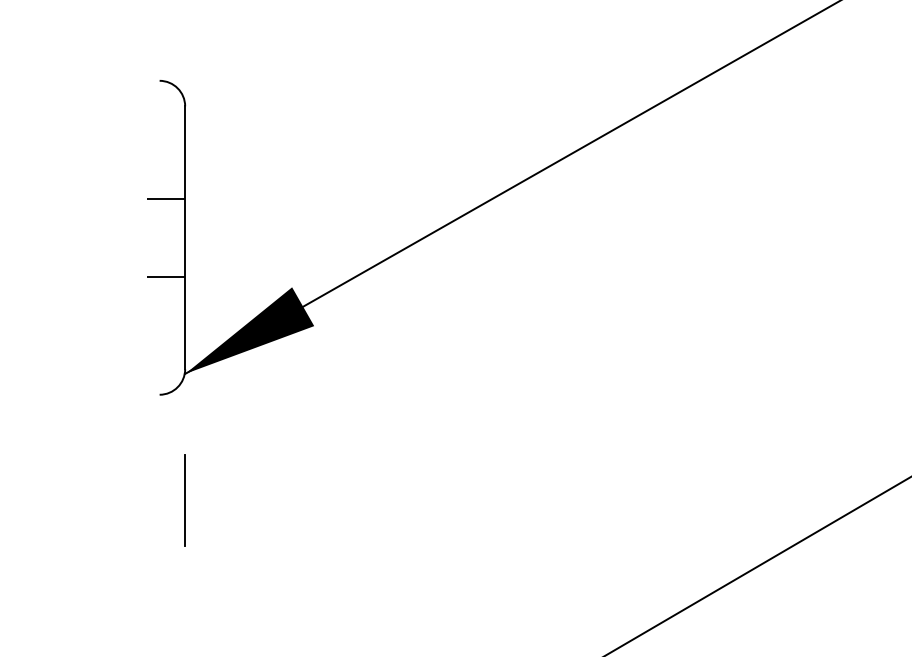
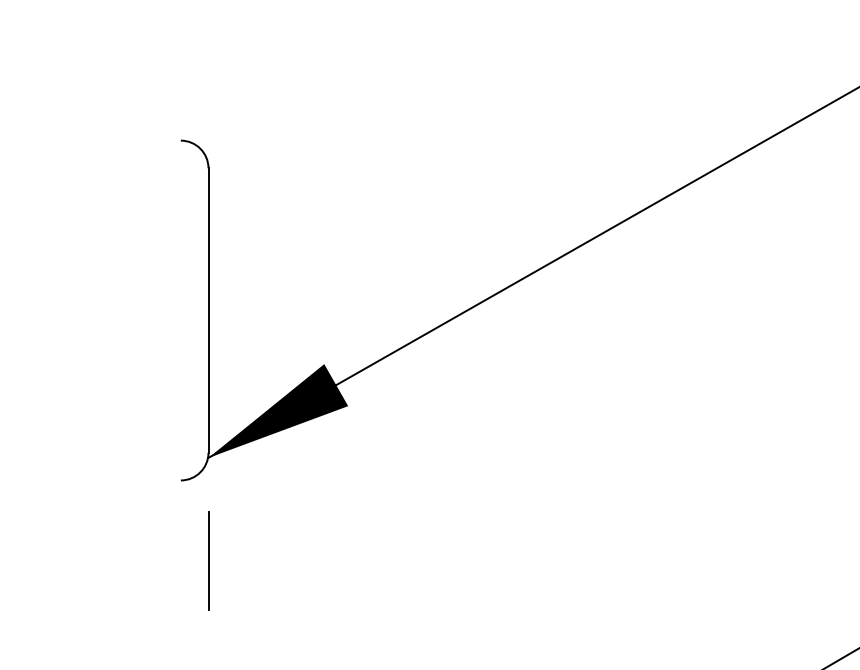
line: (165, 198) -> (187, 268), removed
line: (165, 276) -> (187, 352), removed
line: (184, 500) -> (207, 560), moved

